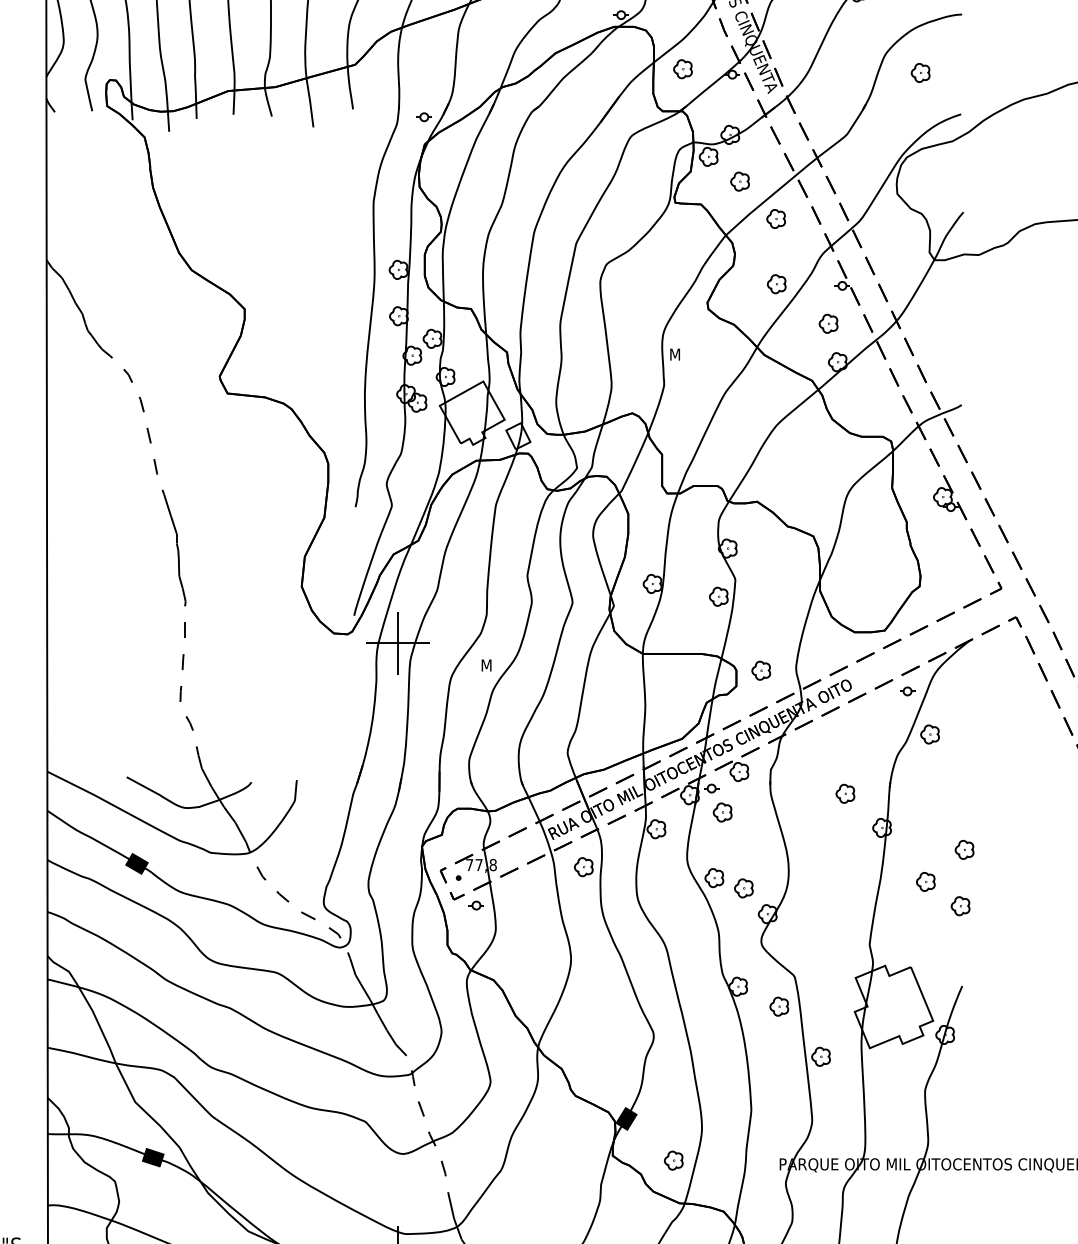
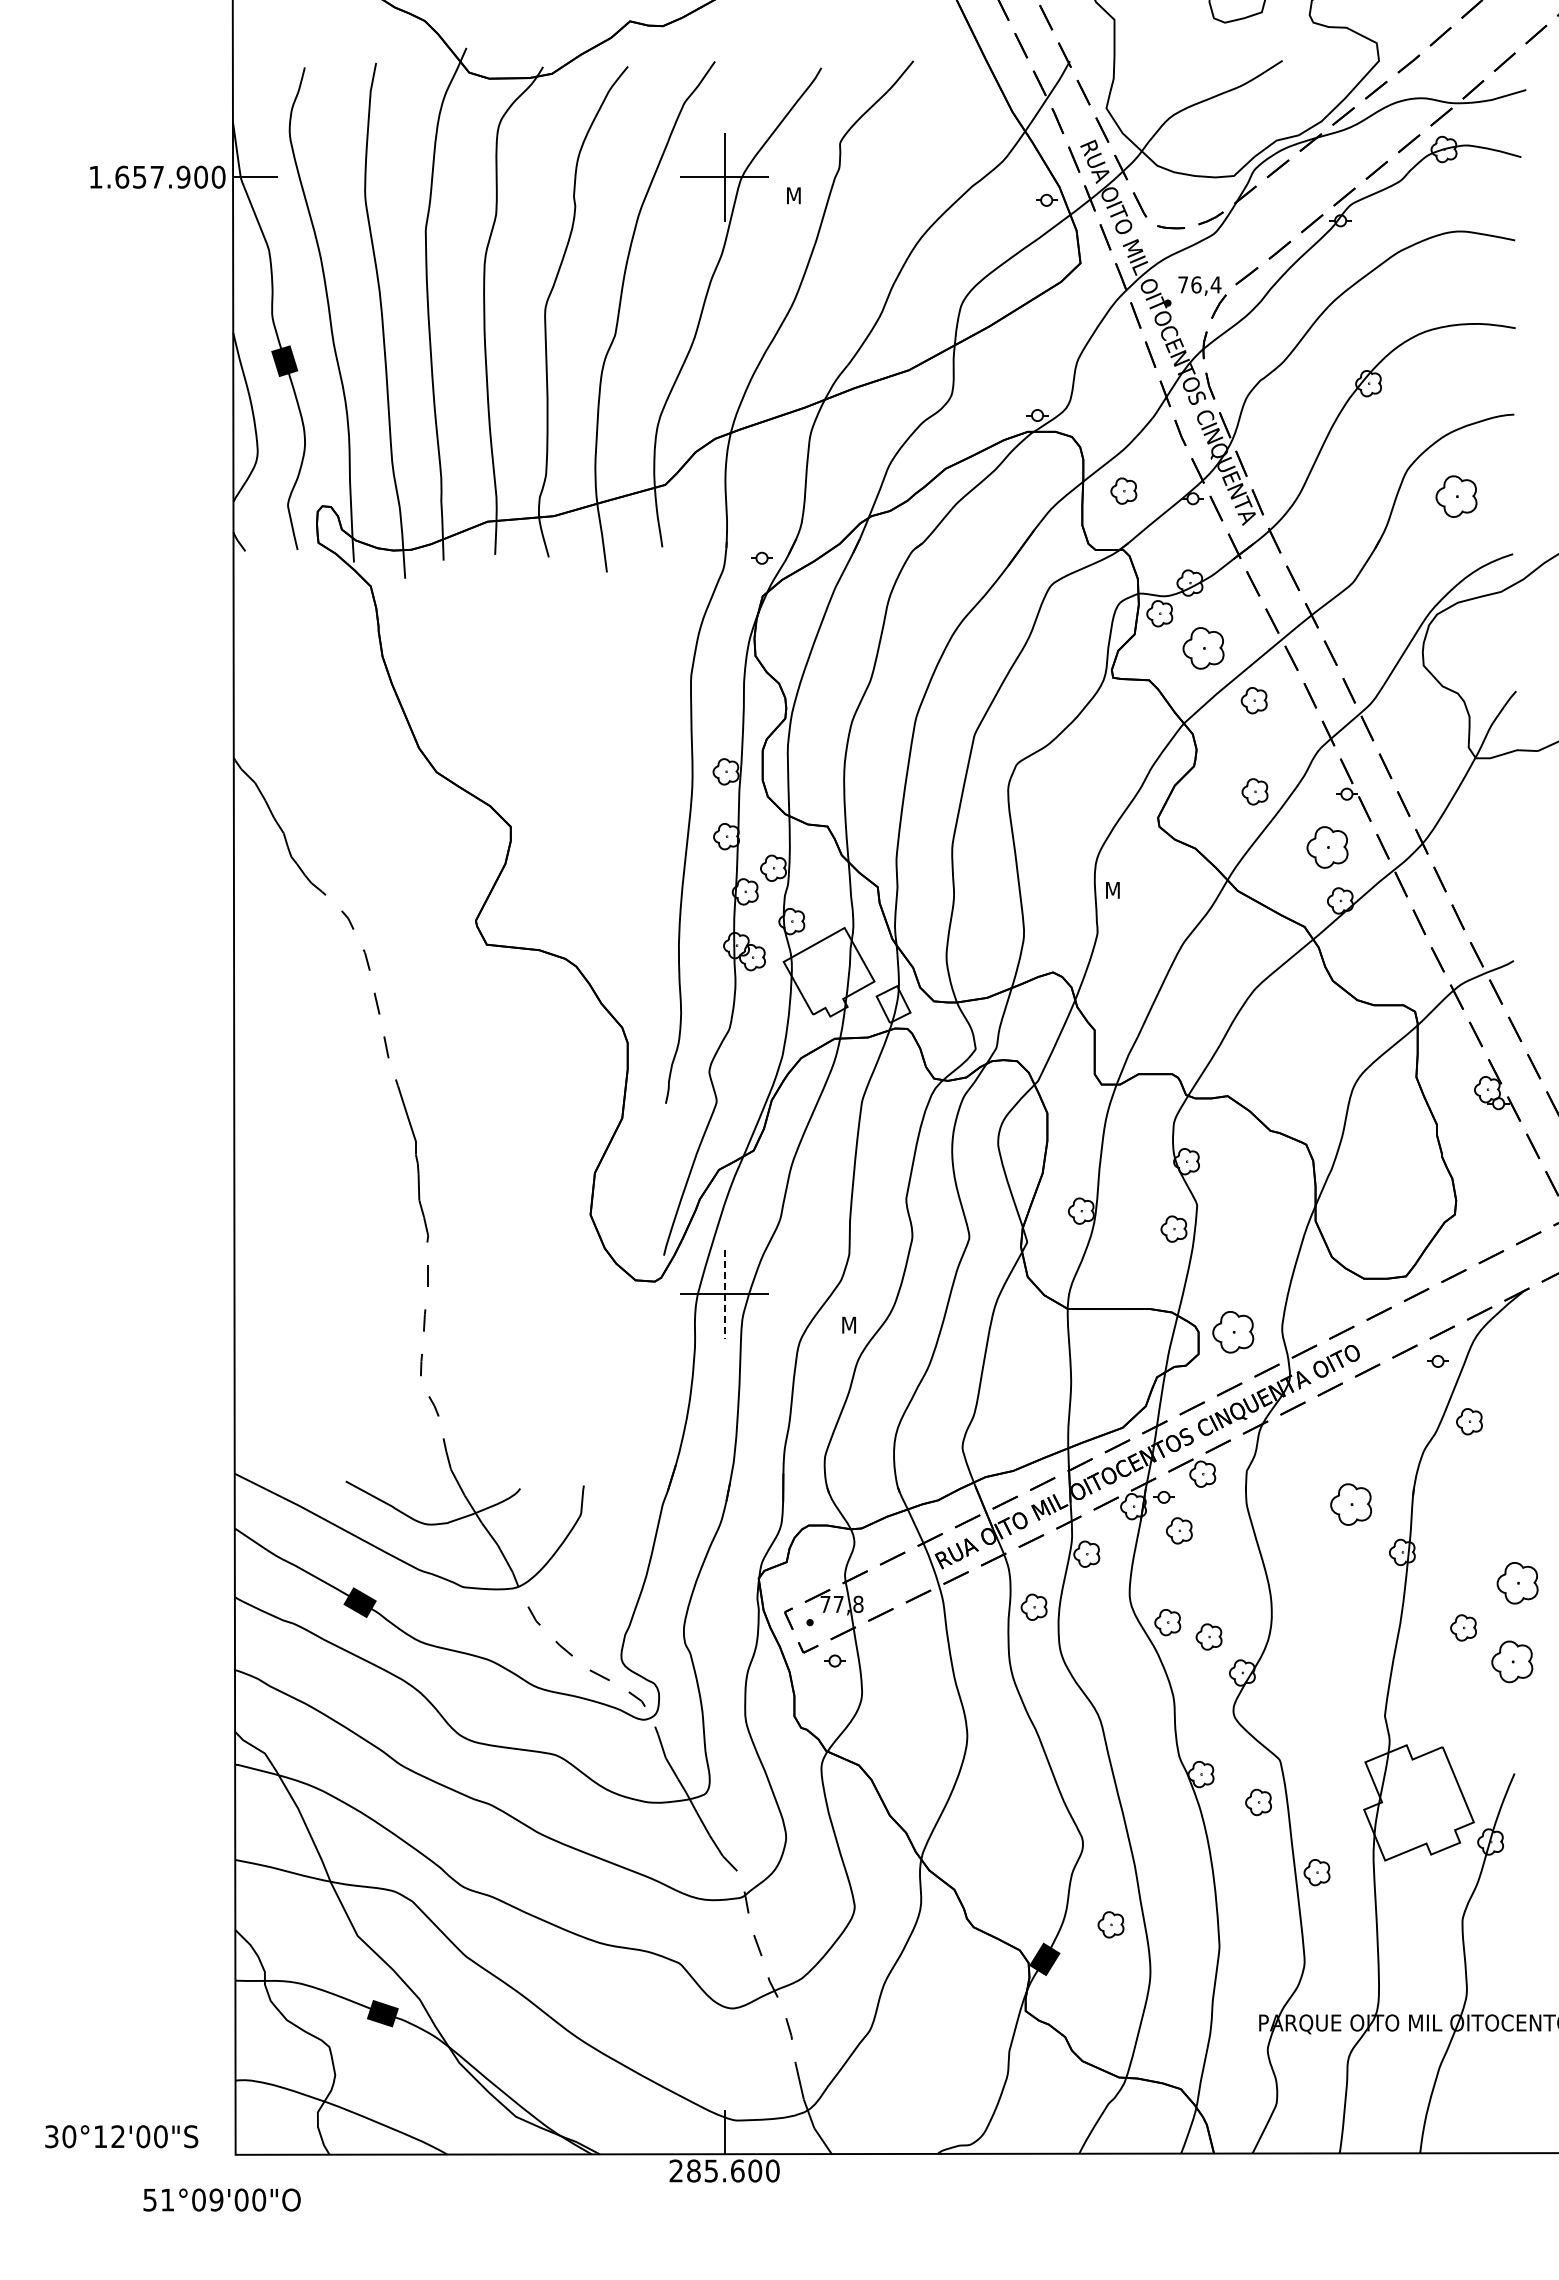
part: (920, 72) -> (1455, 495), size x1.6
part: (739, 181) -> (1203, 648), size x1.6
part: (828, 323) -> (1327, 846), size x1.6
line: (397, 643) -> (724, 1294), solid -> dashed
part: (761, 670) -> (1233, 1332), size x1.6
part: (845, 793) -> (1350, 1504), size x1.6
part: (964, 849) -> (1517, 1582), size x1.6
part: (583, 866) -> (1033, 1606), moved
part: (960, 905) -> (1511, 1661), size x1.6
part: (673, 1160) -> (1110, 1924), moved

